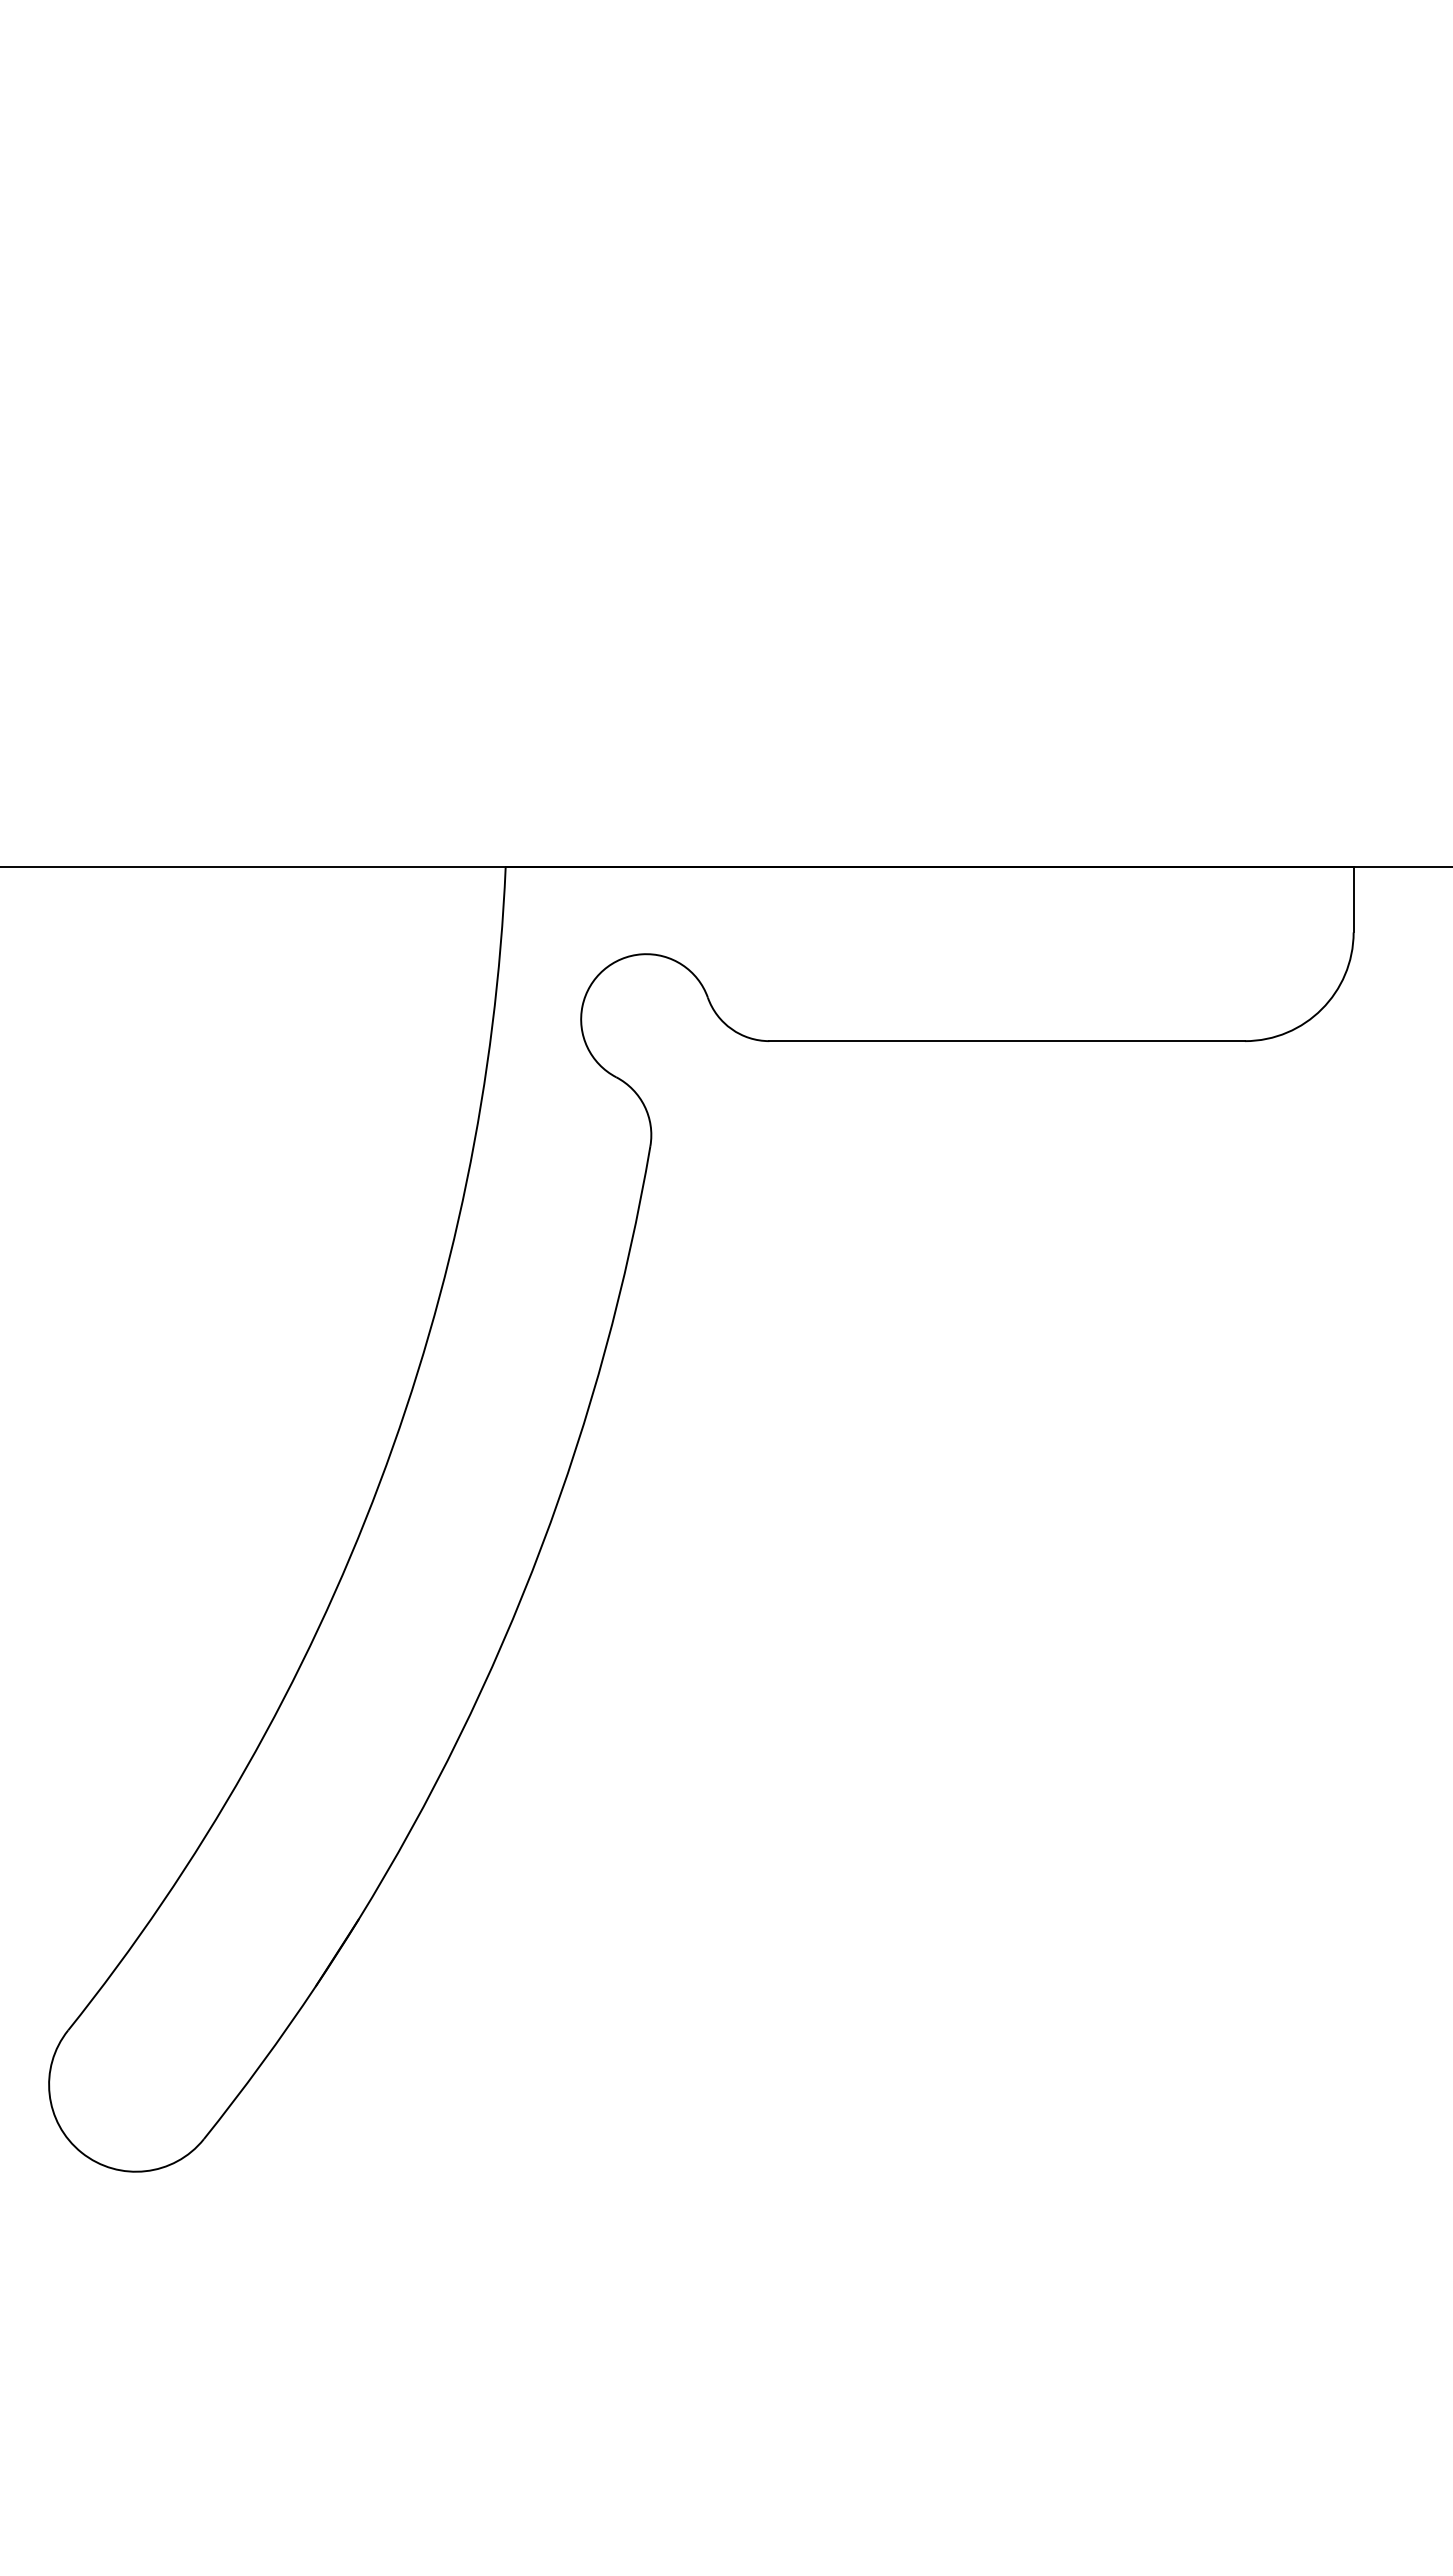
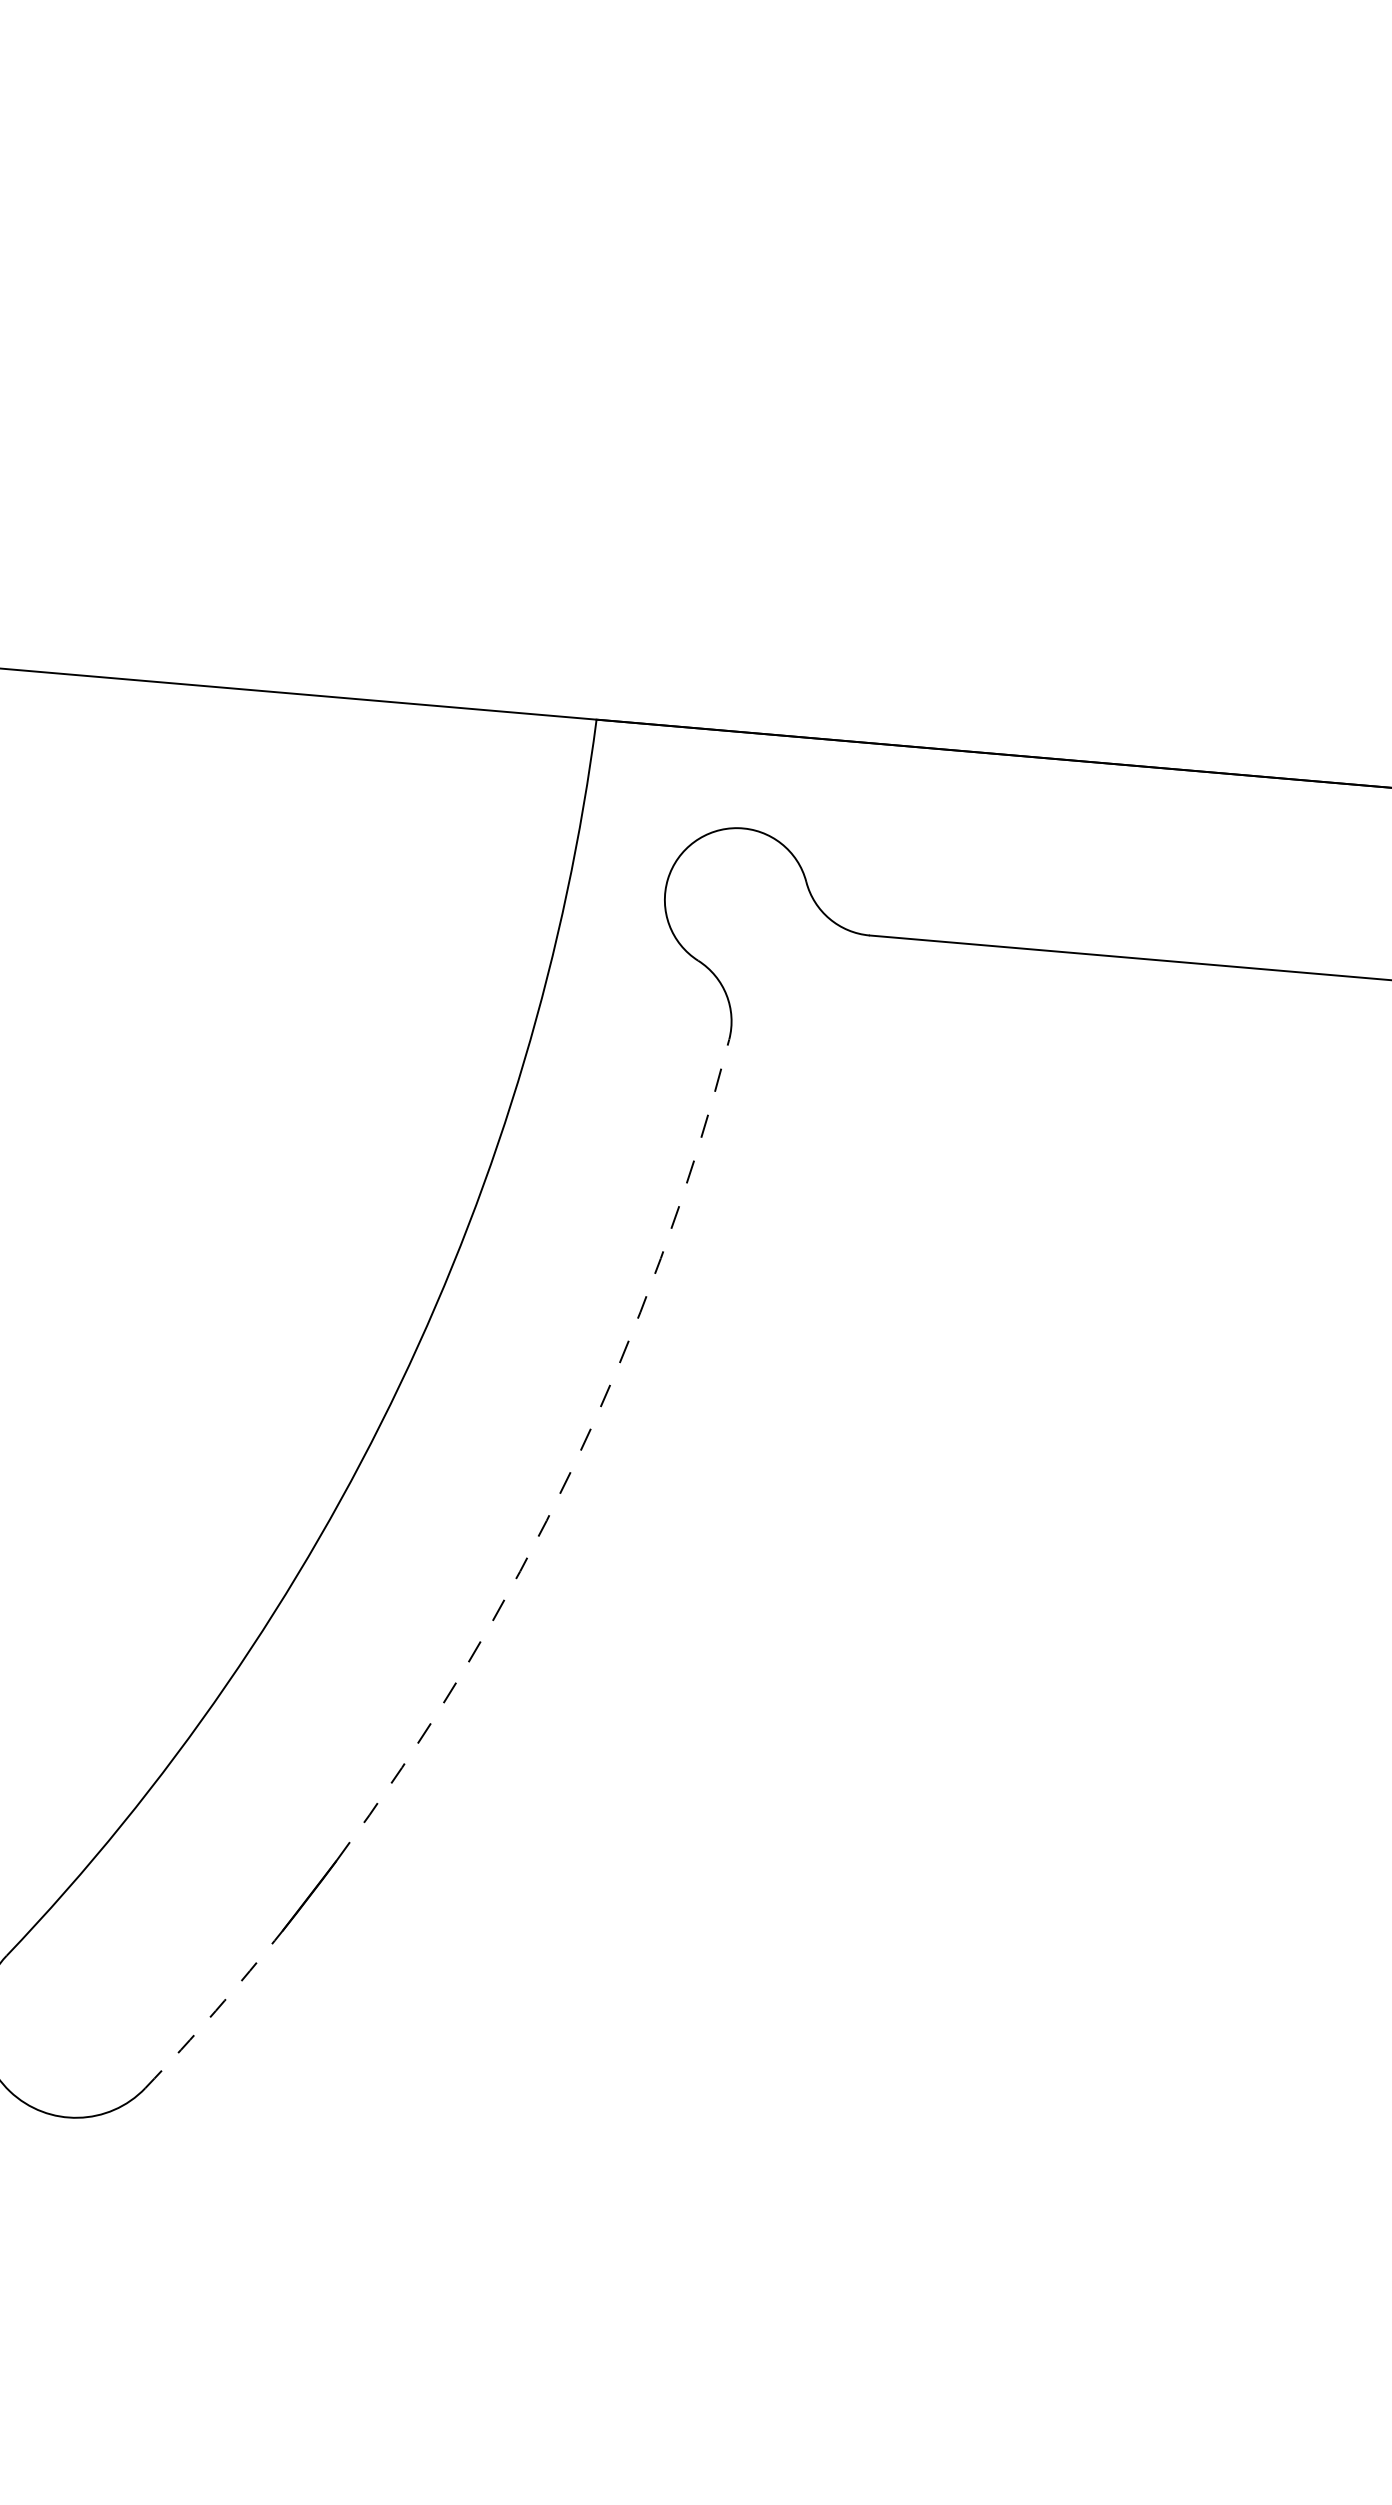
arc: (541, 1546) -> (571, 1469), solid -> dashed
arc: (261, 2063) -> (215, 2010), solid -> dashed

